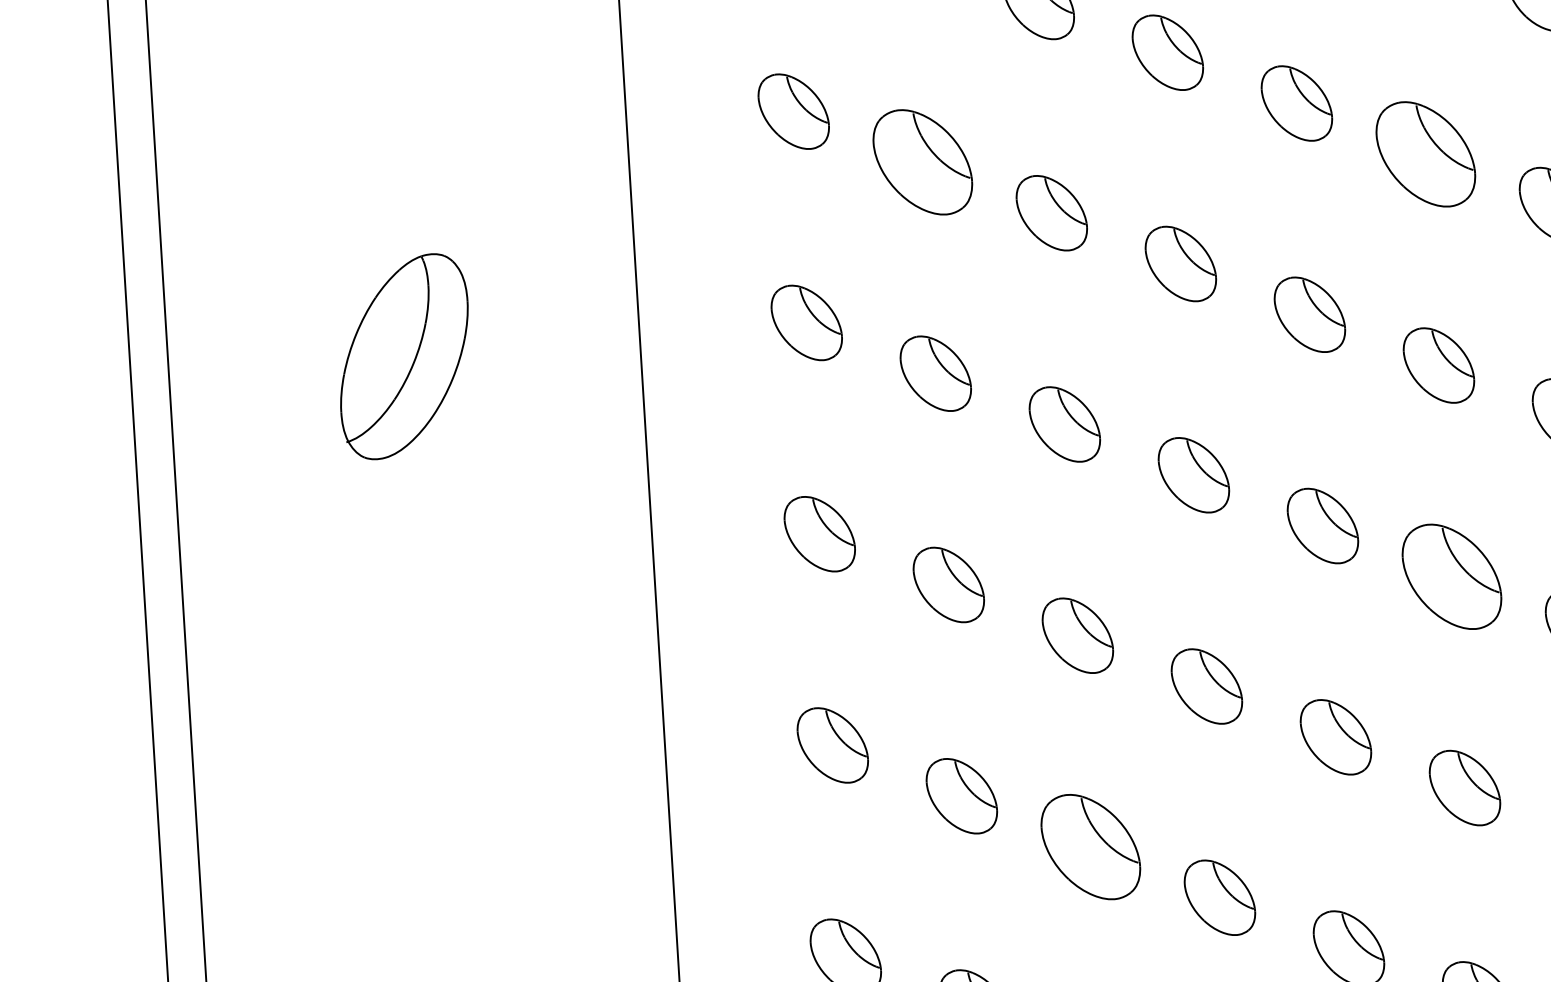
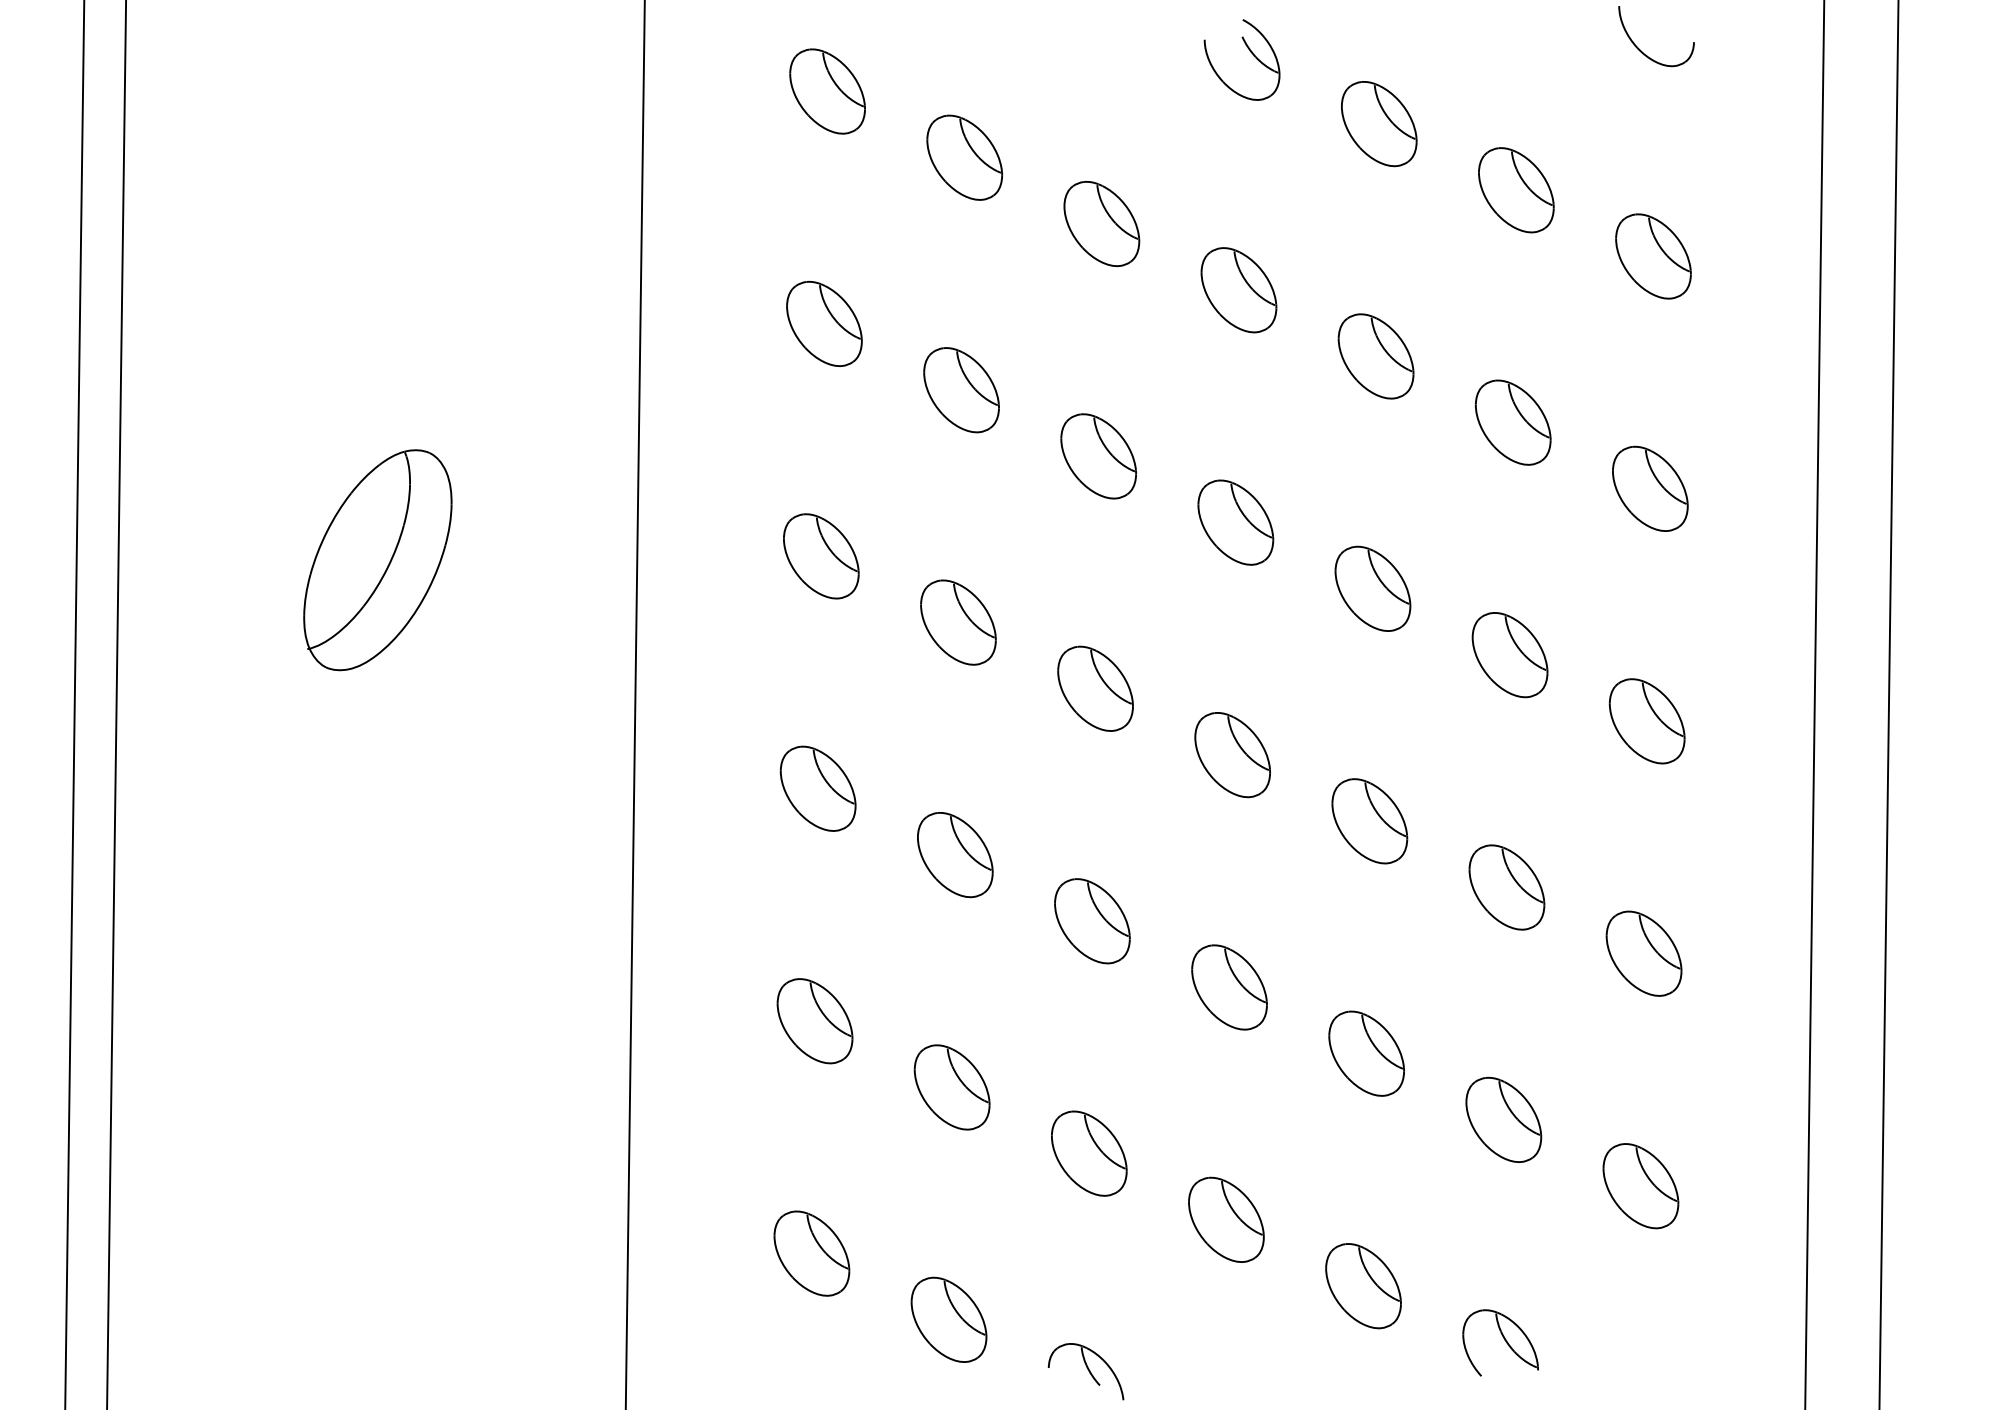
part: (1426, 154) -> (1513, 422), size x0.71
part: (922, 162) -> (961, 390), size x0.71
part: (1451, 576) -> (1506, 887), size x0.71
part: (1091, 846) -> (1089, 1153), size x0.71

